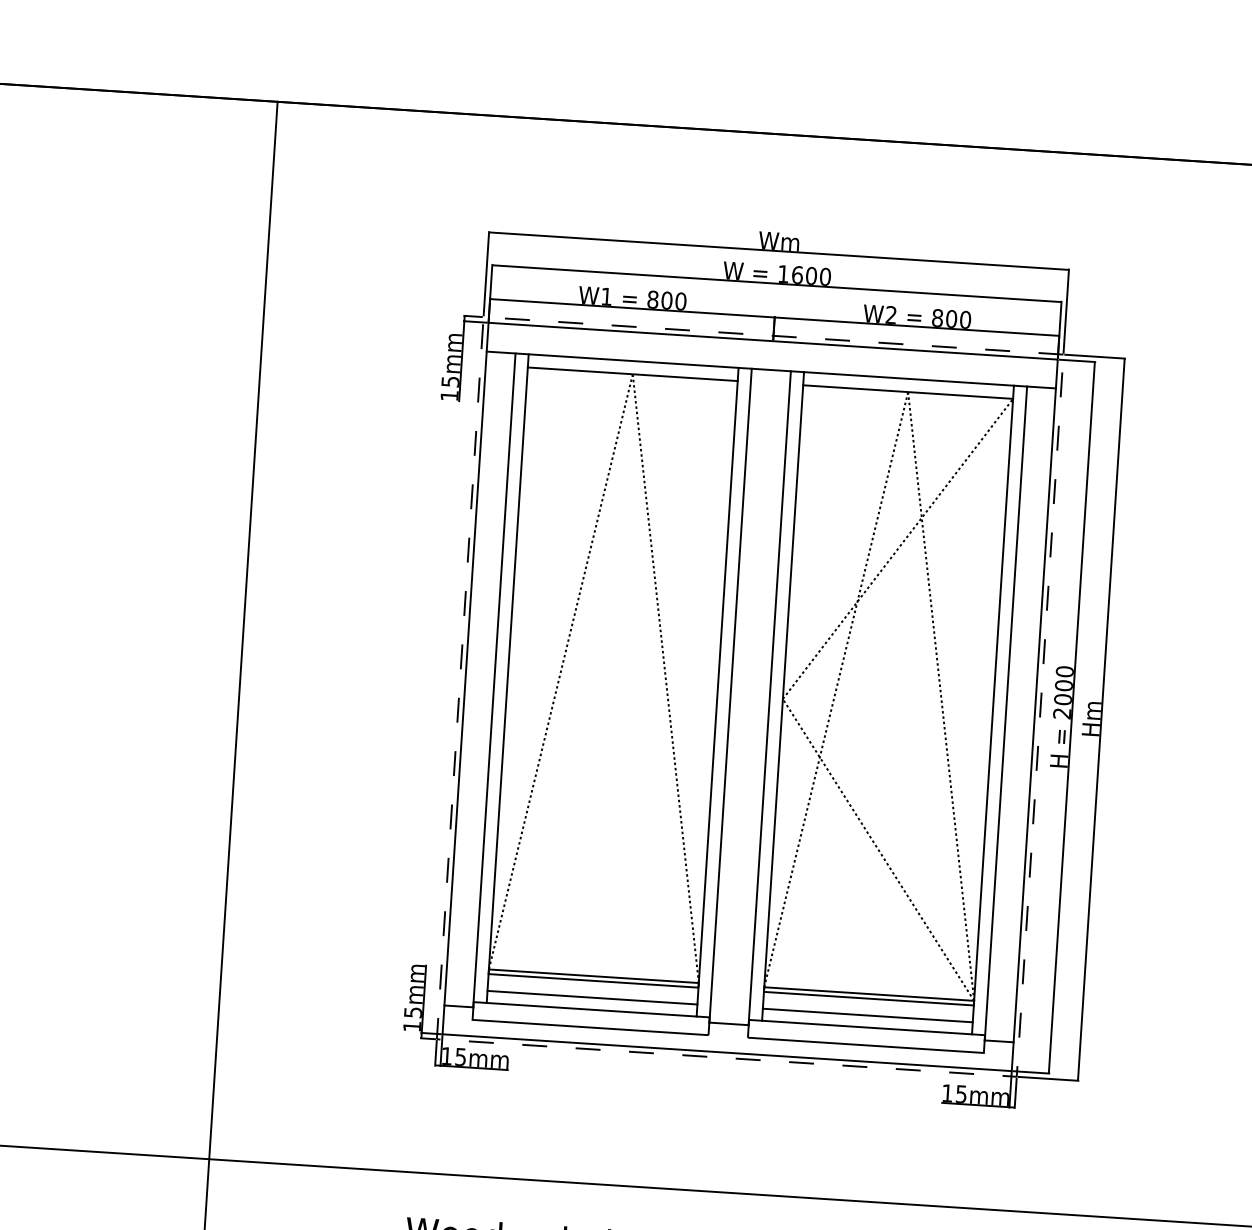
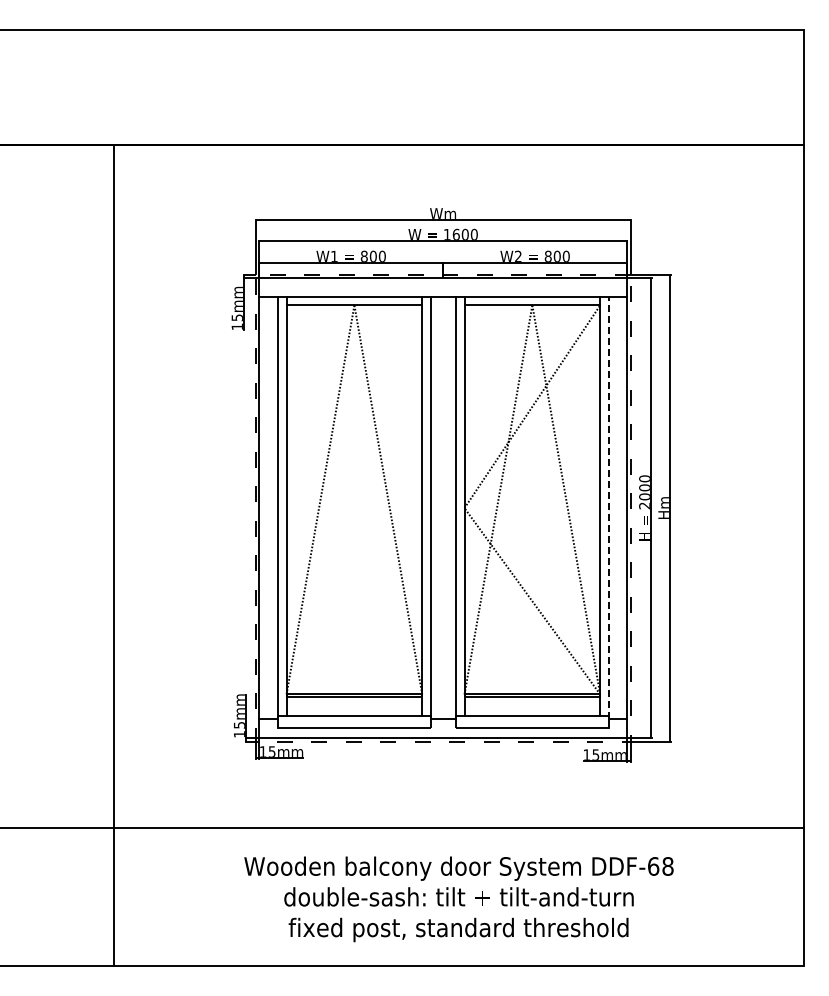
line: (1005, 712) -> (608, 507), solid -> dashed
line: (592, 998) -> (354, 708), removed
line: (868, 1015) -> (532, 708), removed

